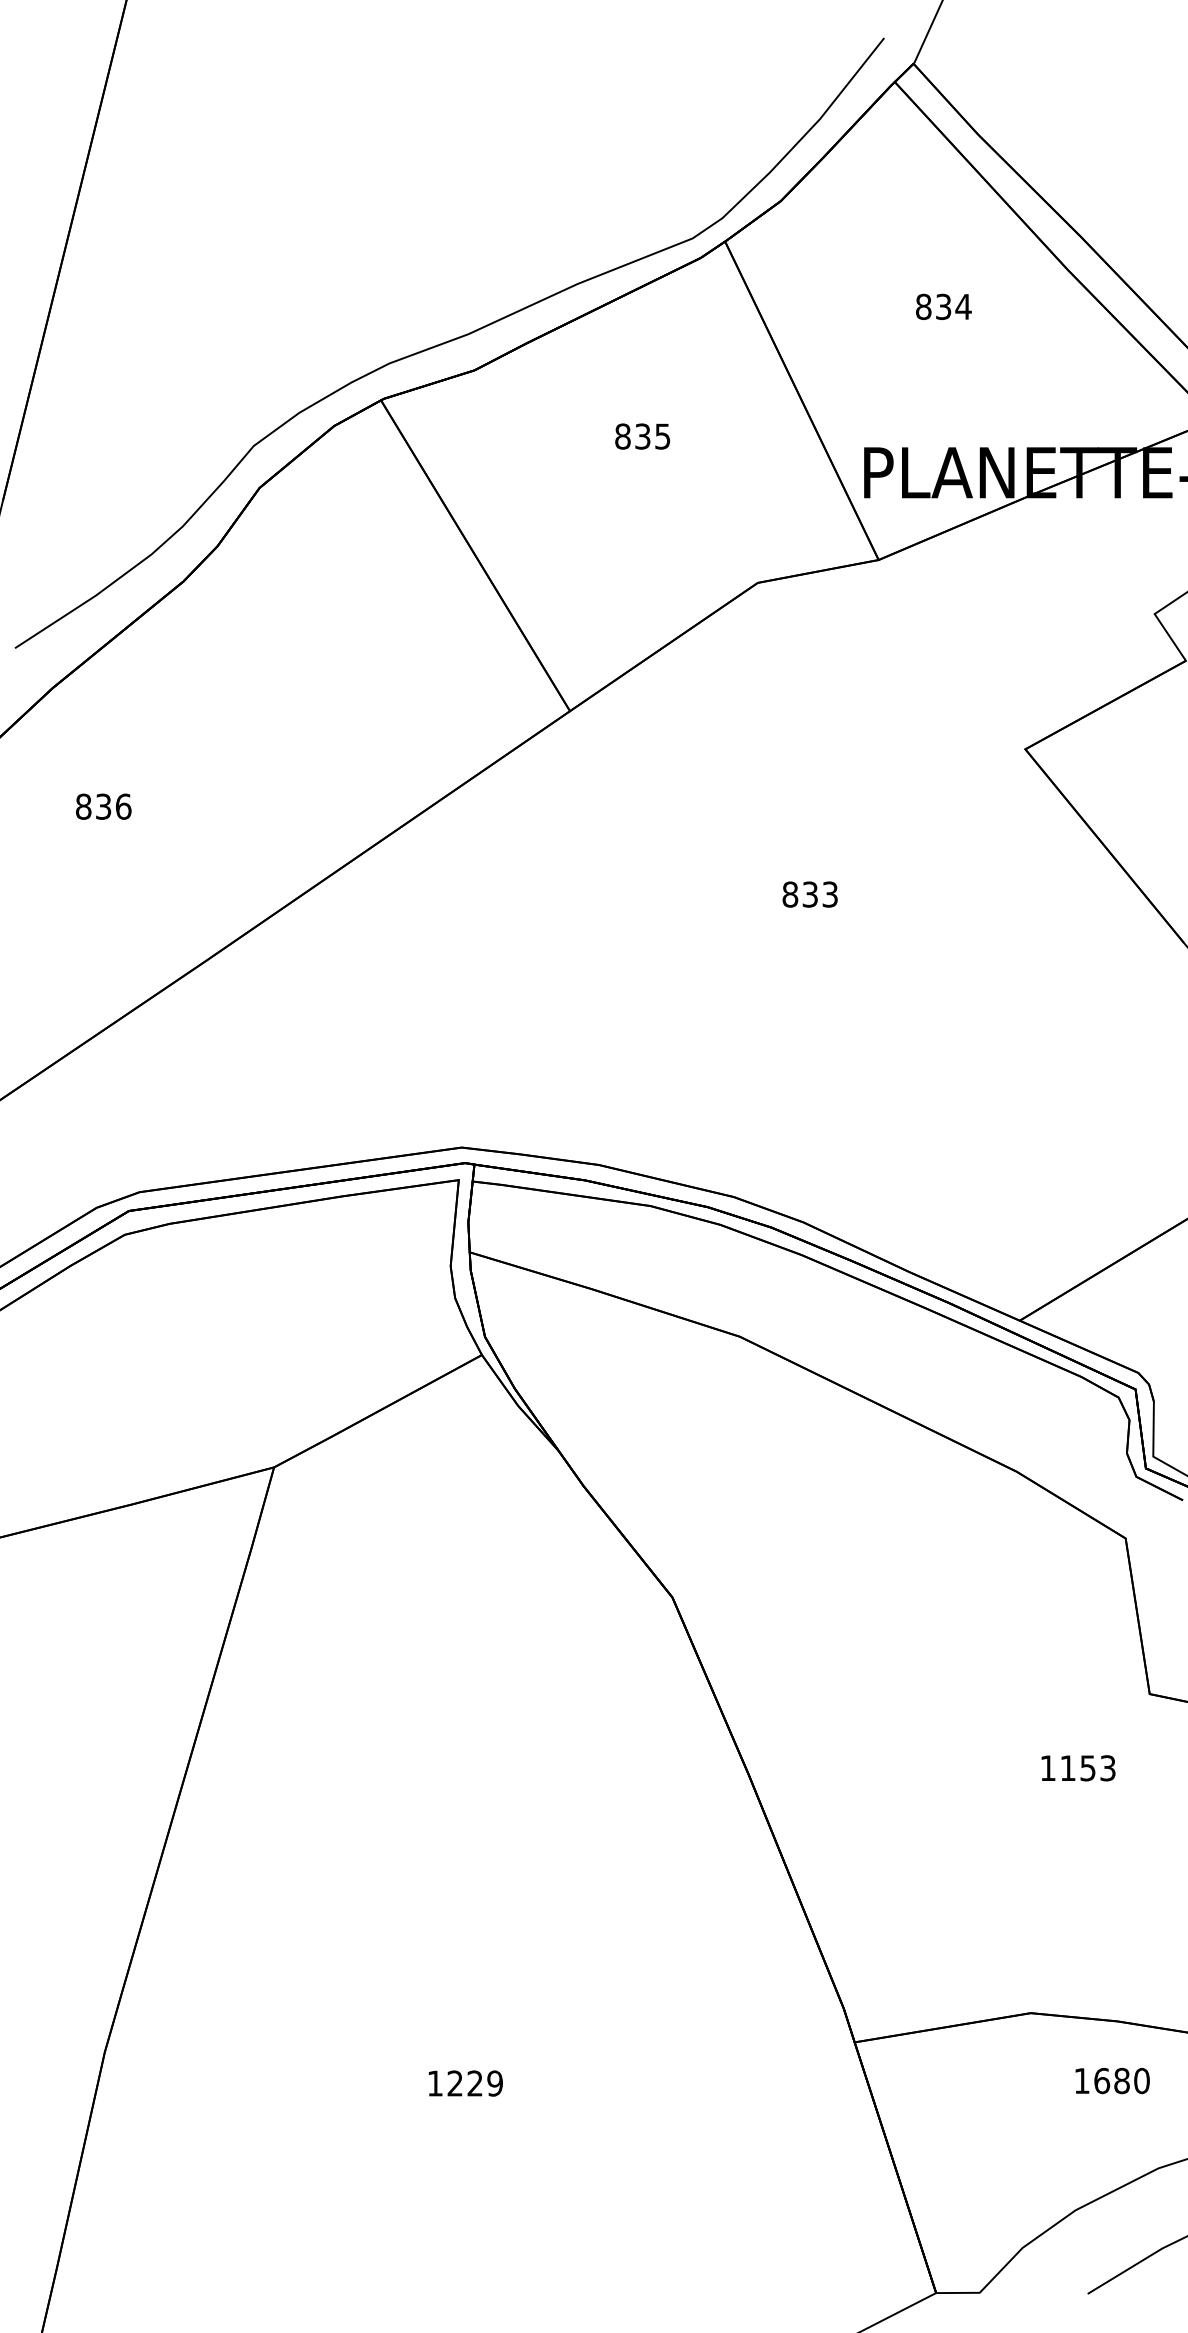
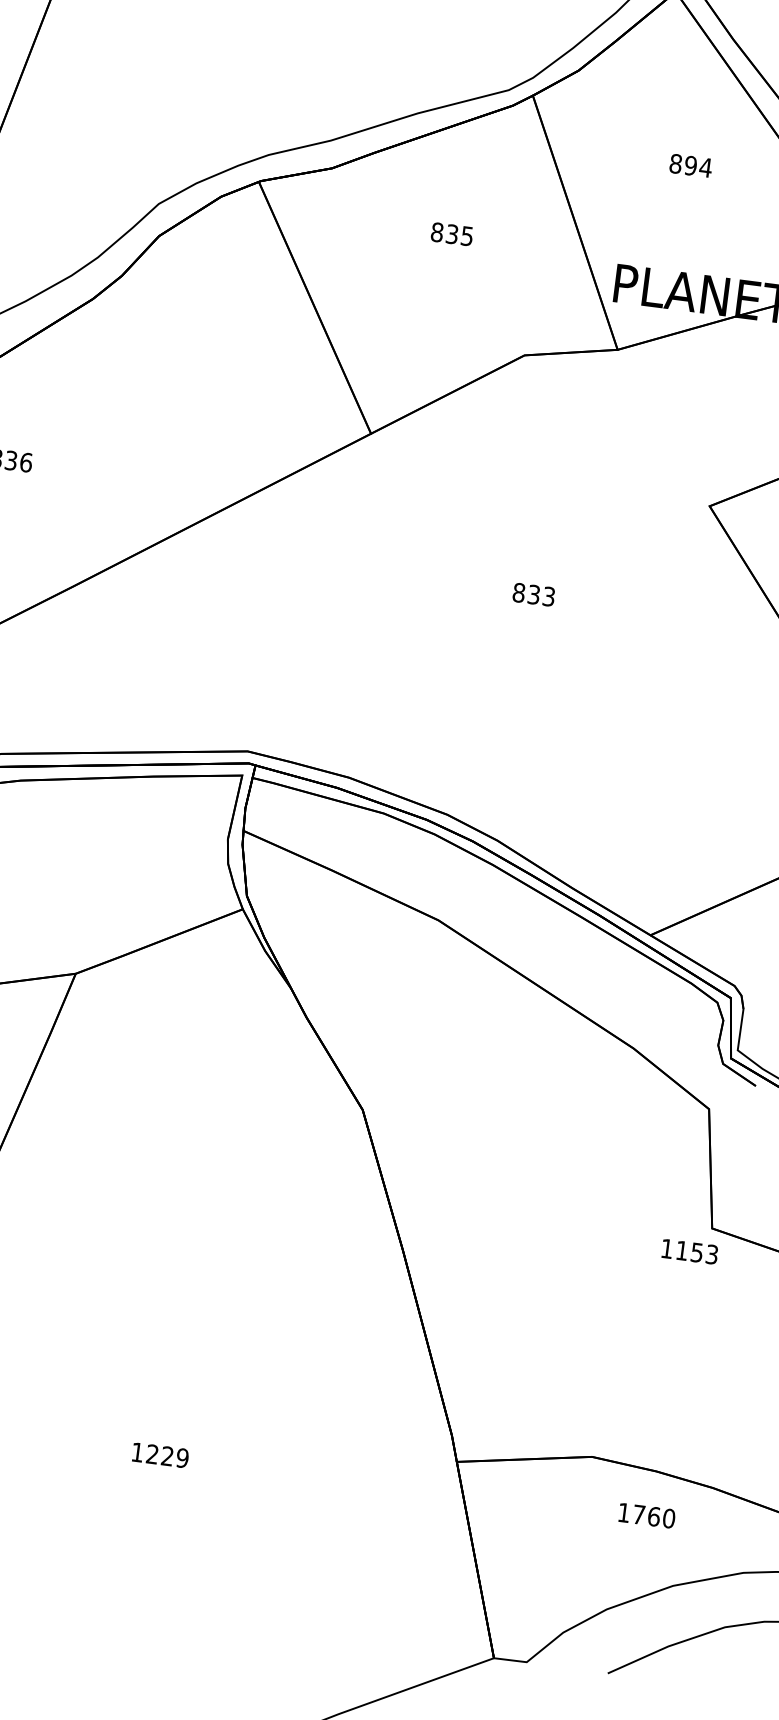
text: (943, 306) -> (690, 165), 834 -> 894
text: (1078, 1768) -> (689, 1251), moved
text: (1111, 2080) -> (646, 1515), 1680 -> 1760

